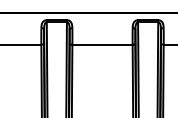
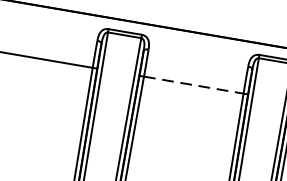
line: (103, 44) -> (195, 85), solid -> dashed

